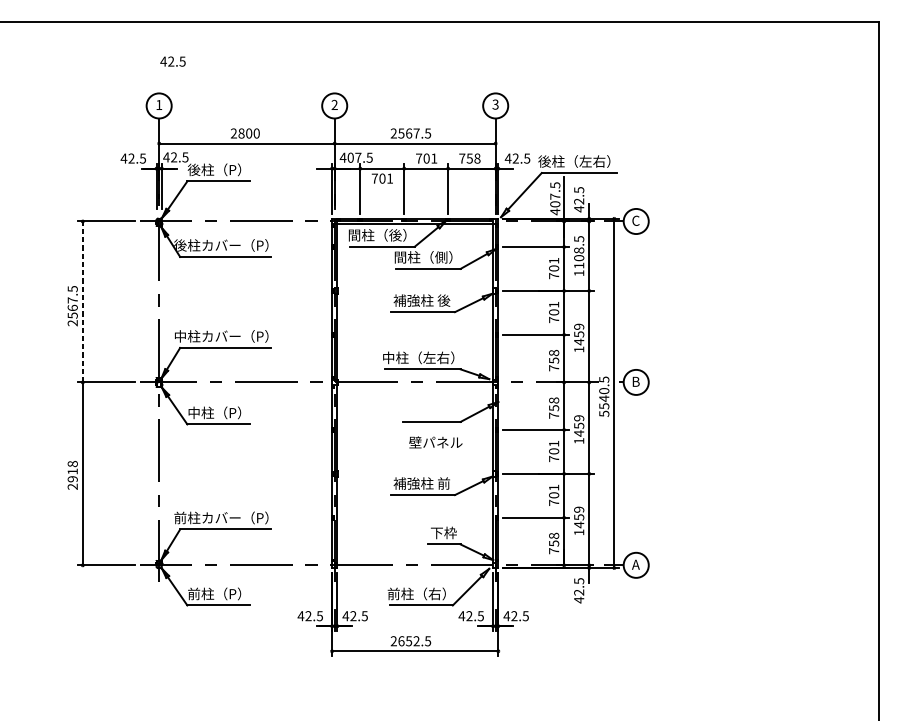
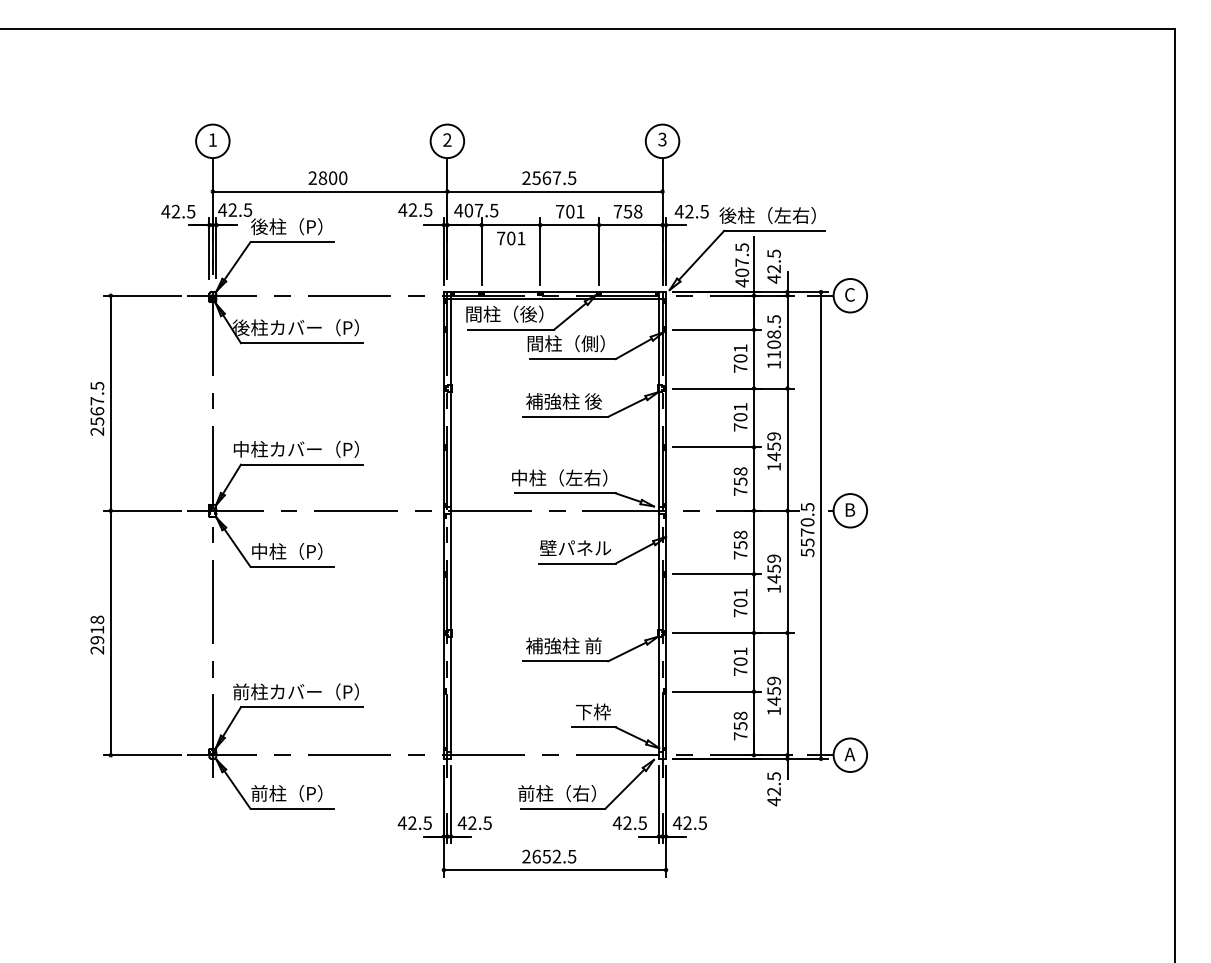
text: (173, 61) -> (415, 209), moved
line: (82, 302) -> (110, 403), dashed -> solid
text: (604, 398) -> (807, 532), 5540.5 -> 5570.5
text: (435, 442) -> (575, 547), moved

